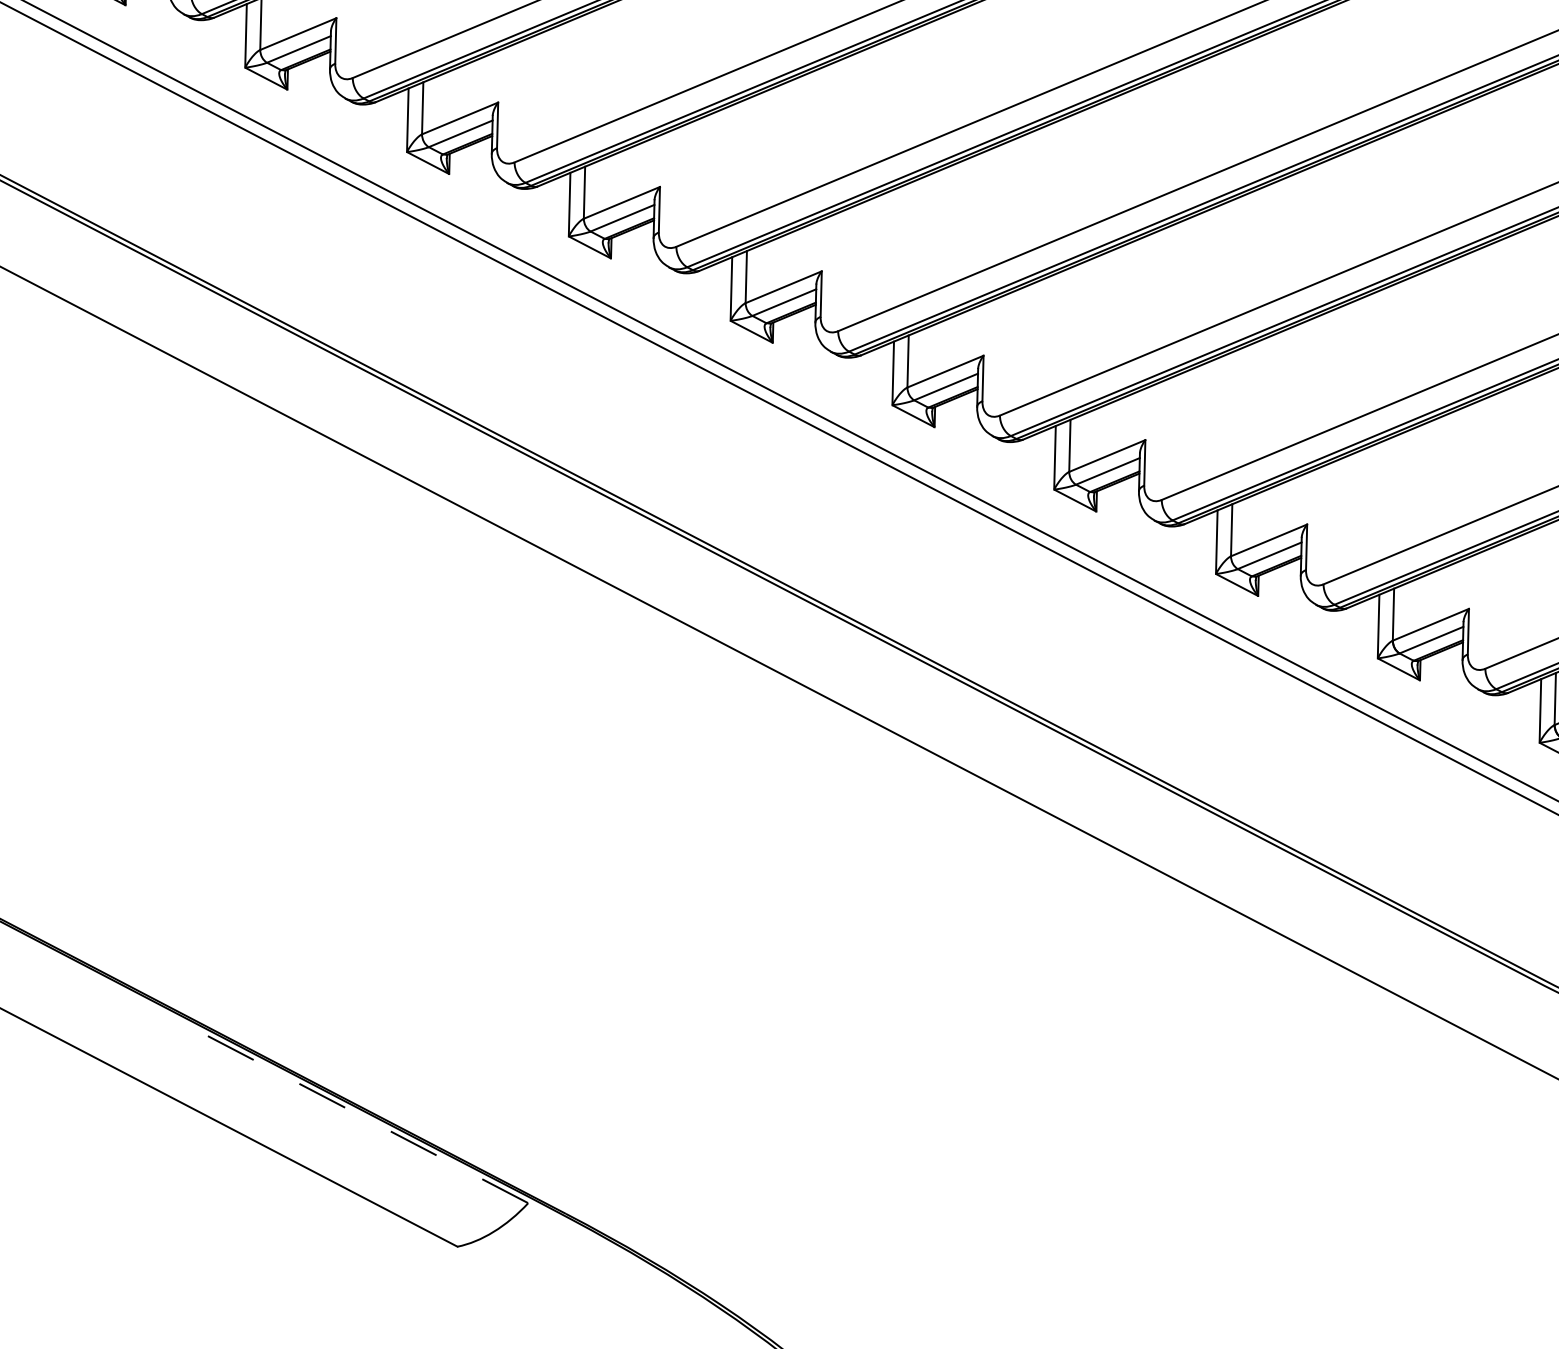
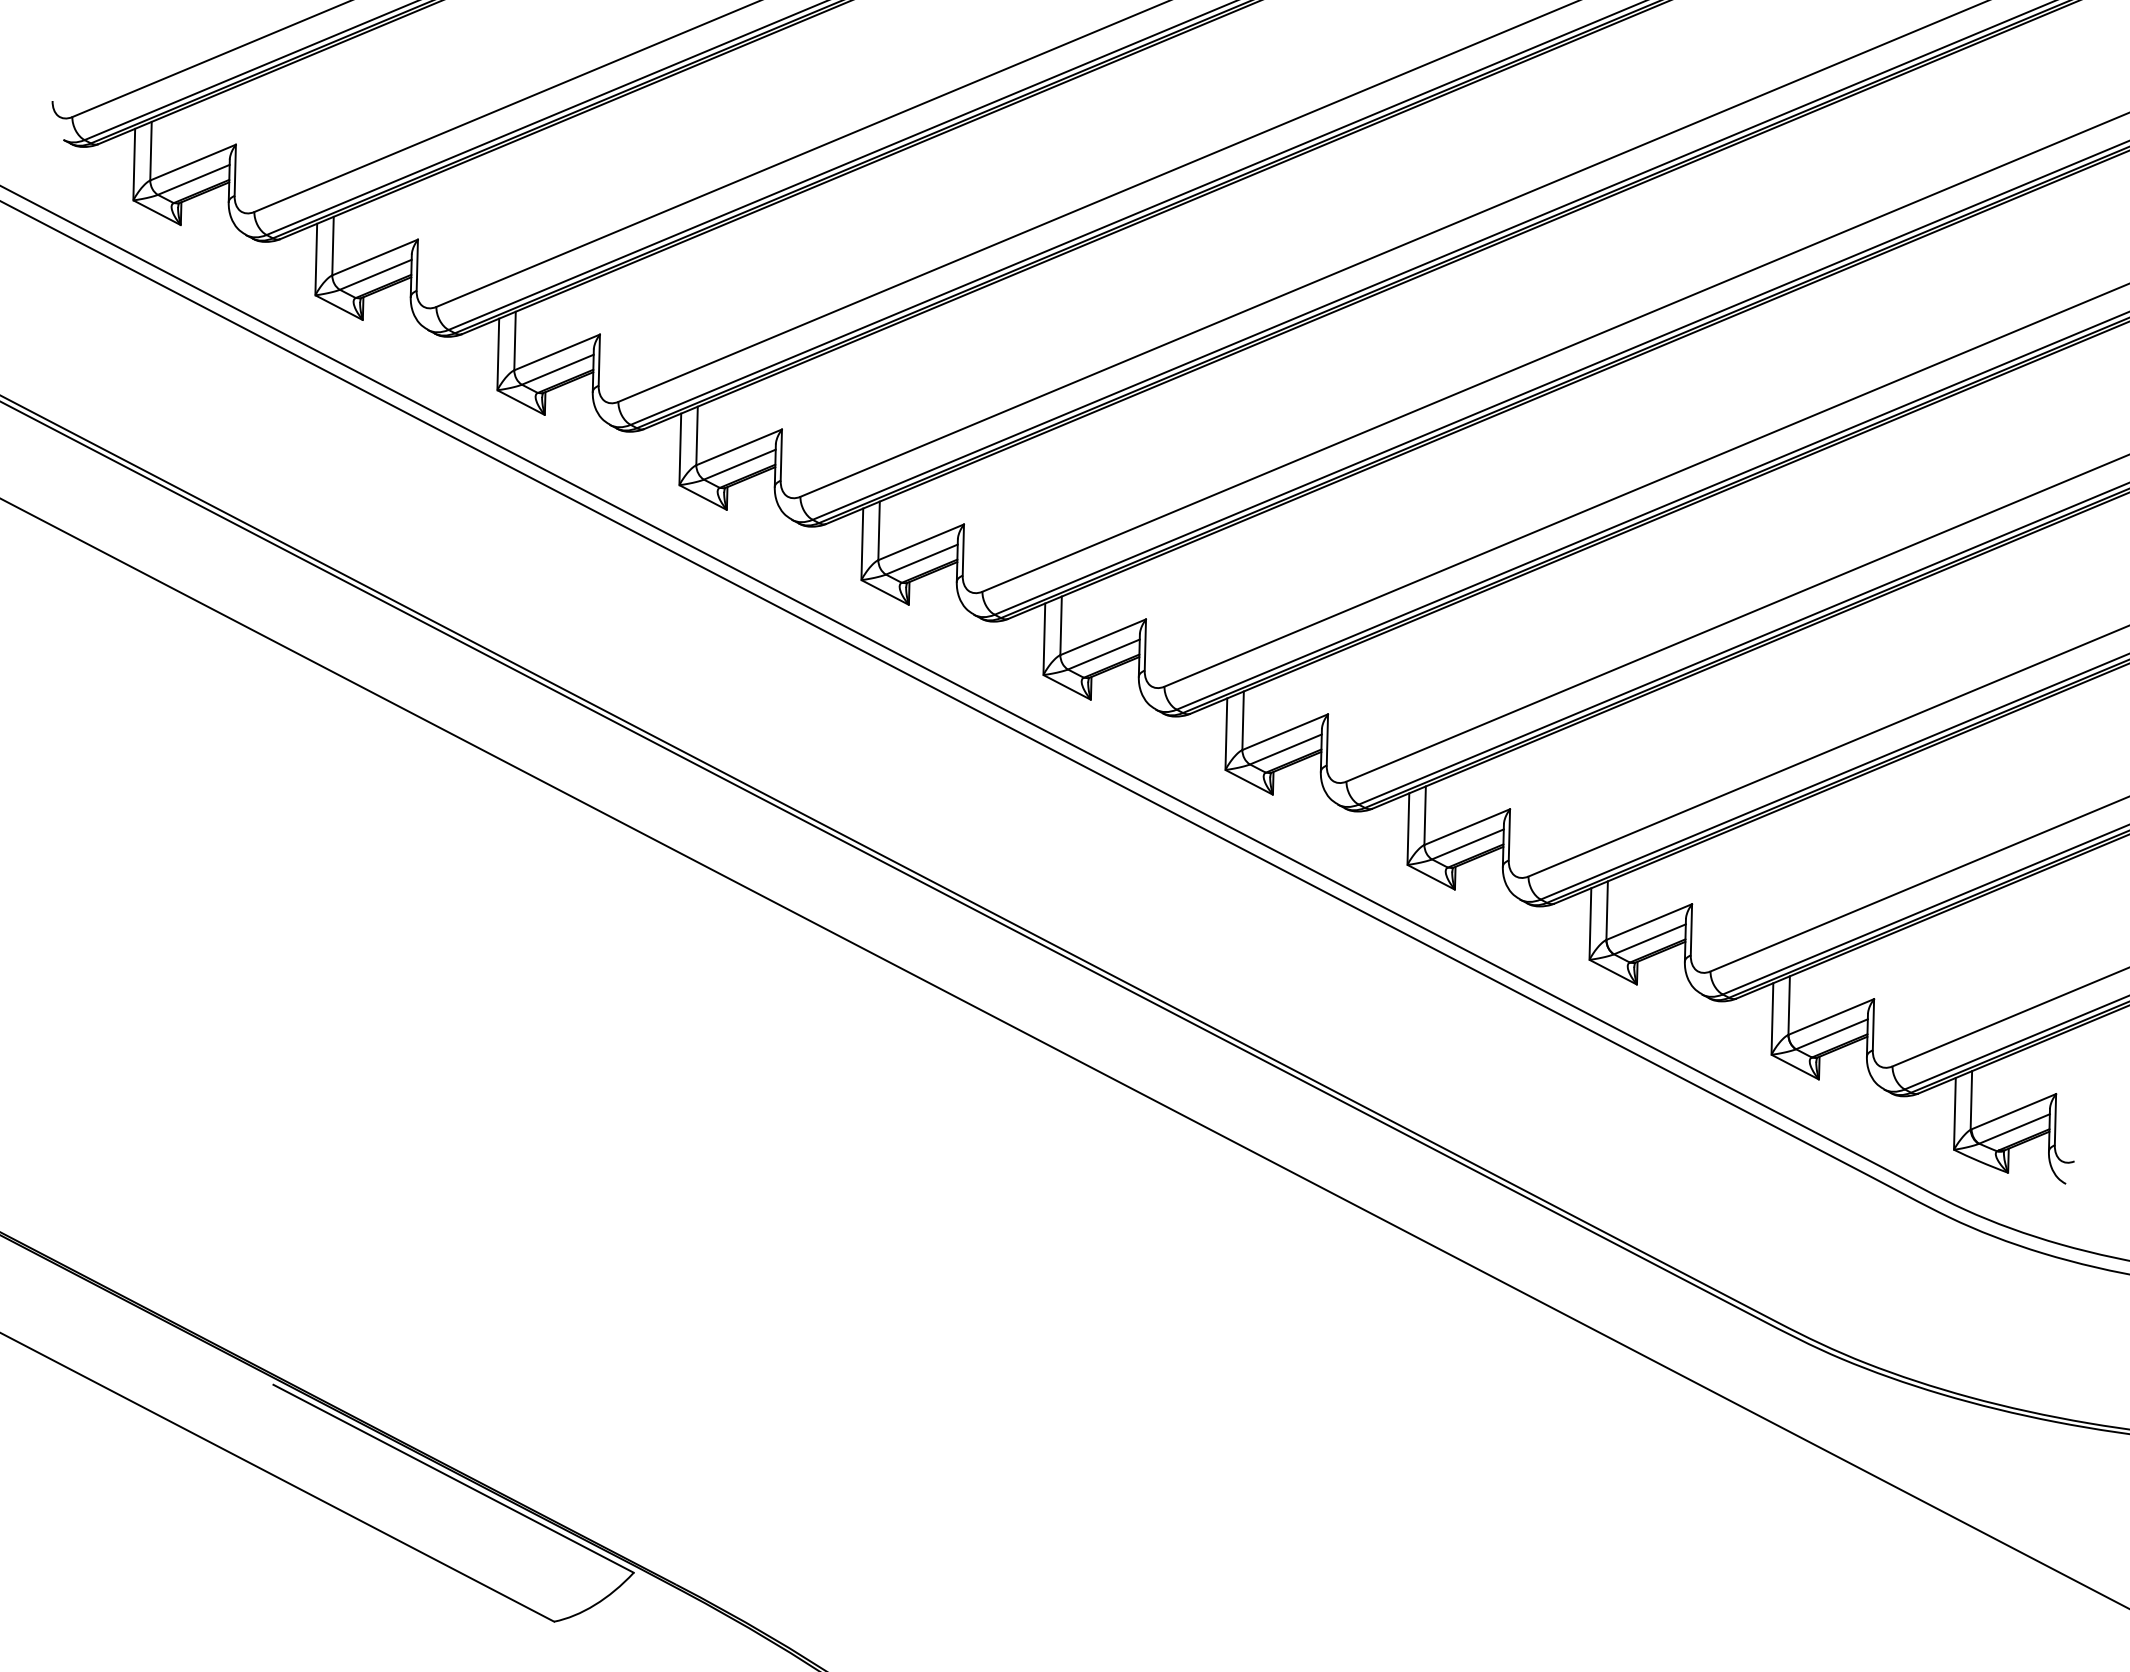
line: (368, 1120) -> (454, 1479), dashed -> solid

